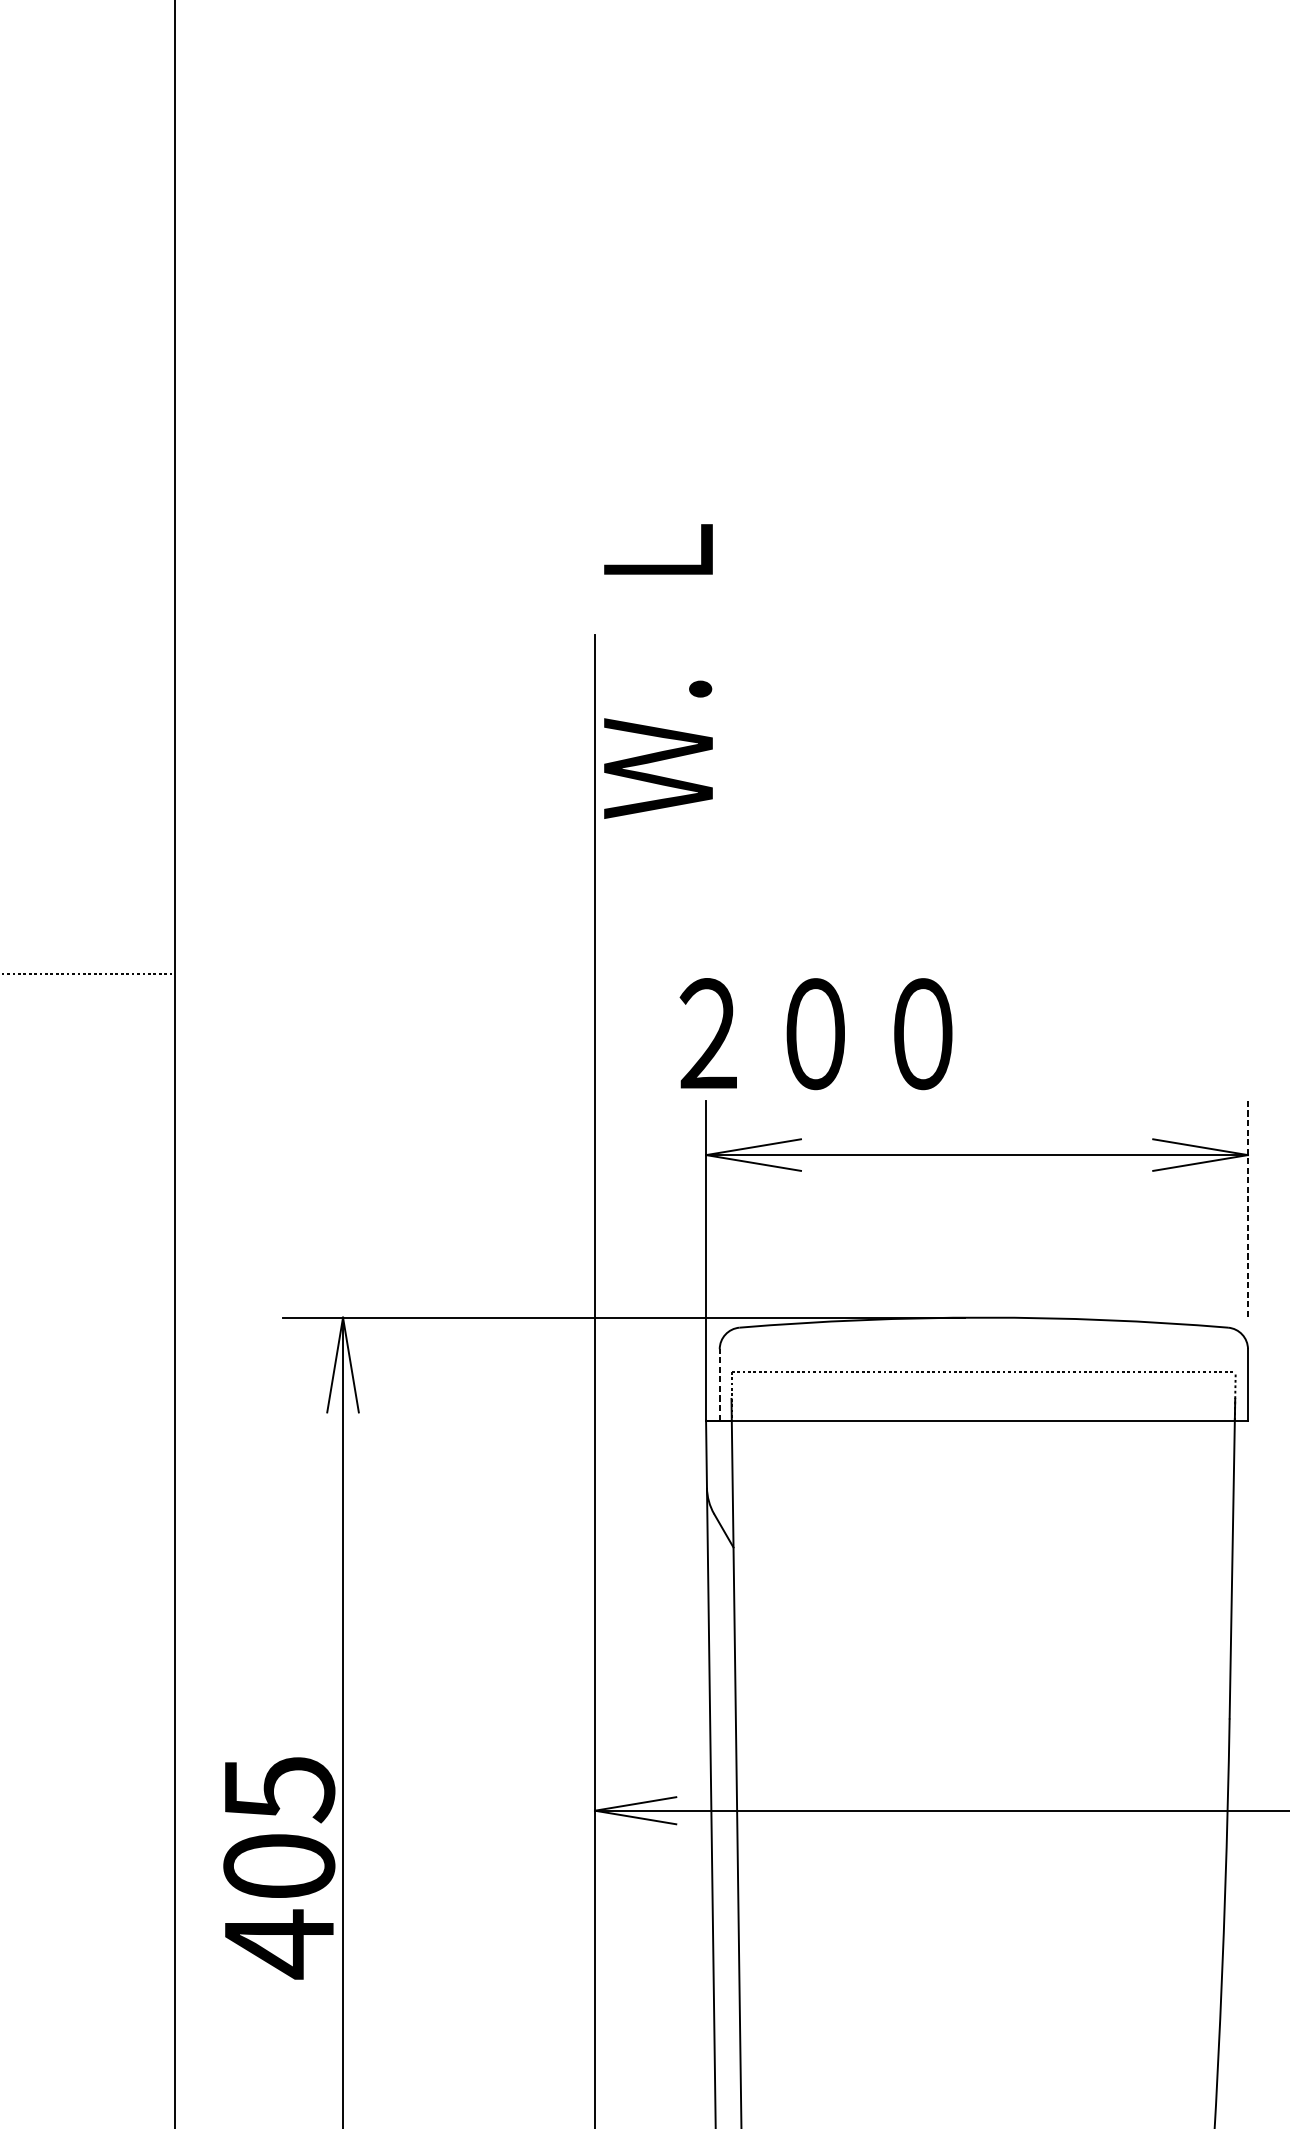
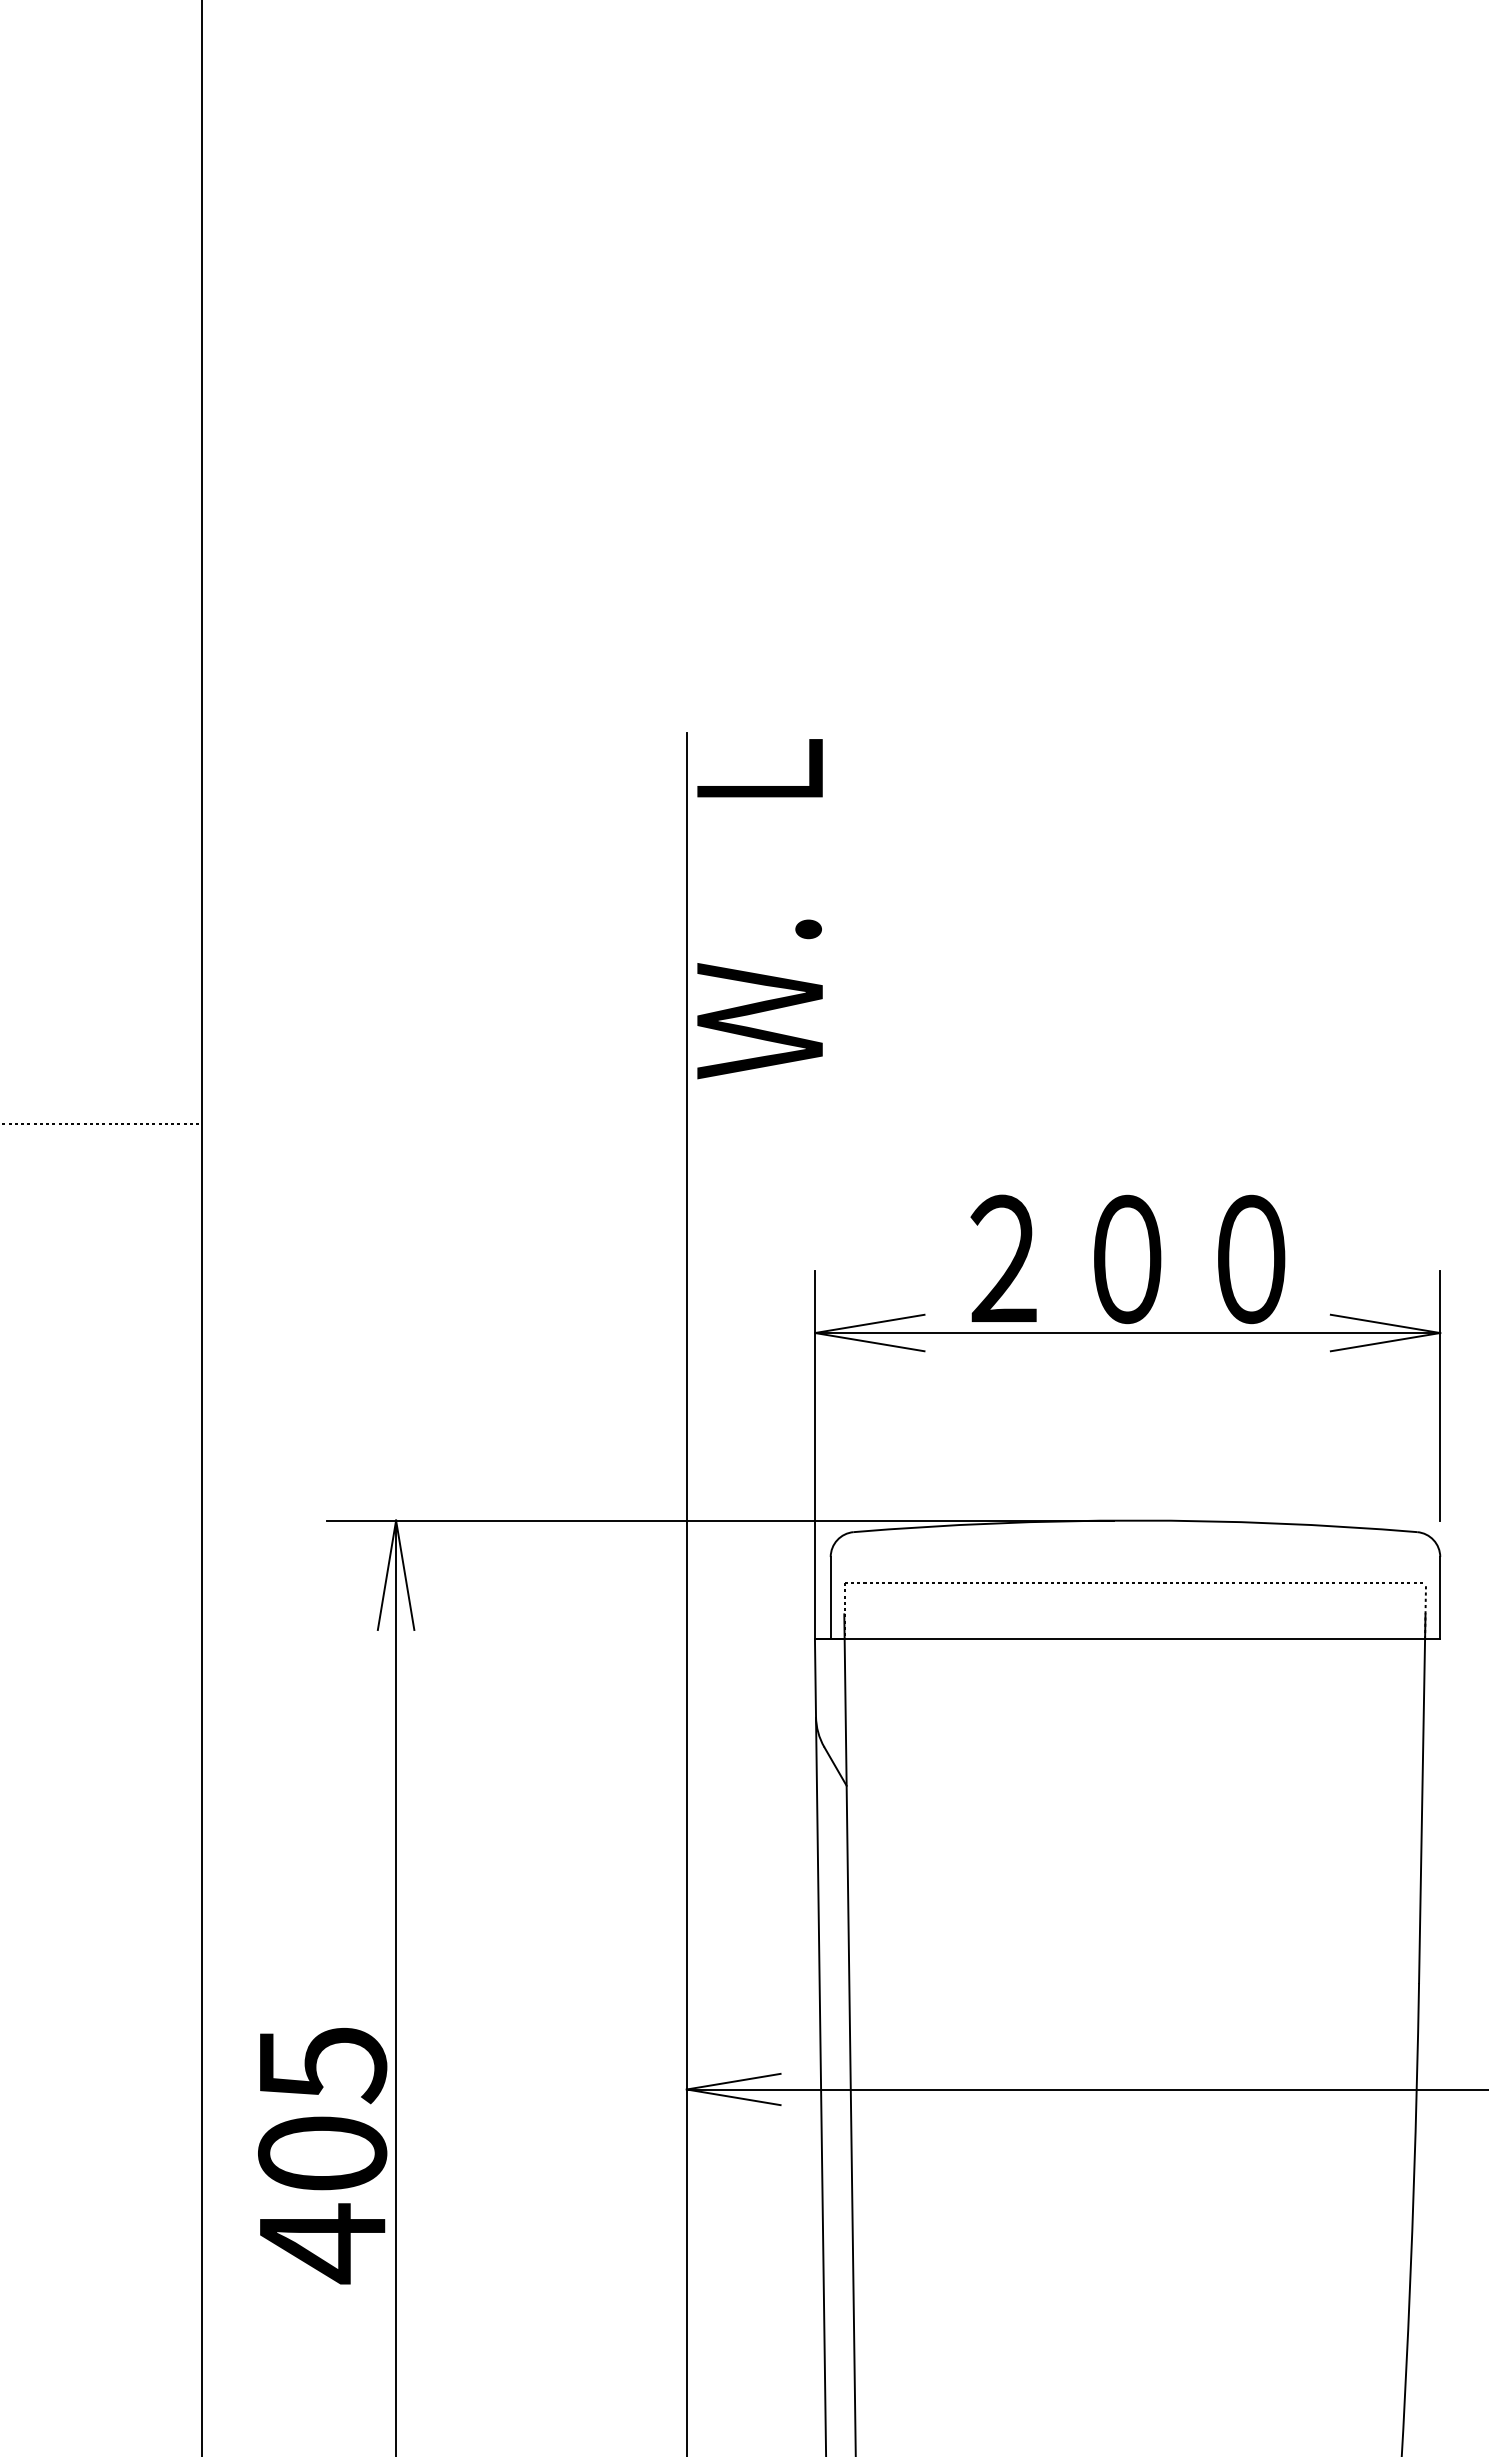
text: (658, 671) -> (759, 909), moved
text: (815, 1034) -> (1127, 1259), moved
line: (1248, 1210) -> (1440, 1396), dashed -> solid
line: (719, 1384) -> (830, 1597), dashed -> solid

